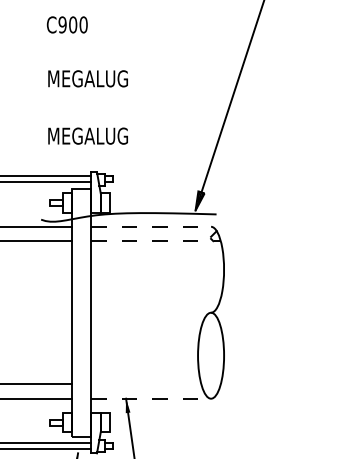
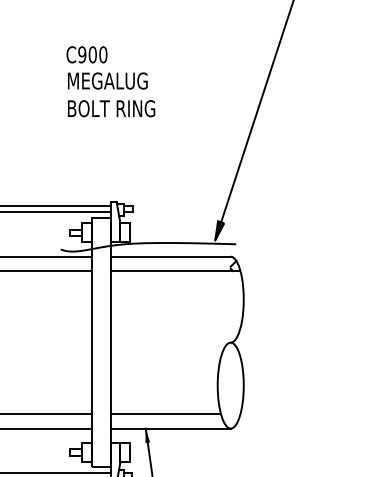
text: (92, 78) -> (112, 108), MEGALUG -> BOLT RING
text: (87, 135) -> (107, 80), moved
line: (150, 226) -> (170, 256), dashed -> solid
line: (155, 241) -> (175, 271), dashed -> solid
line: (145, 384) -> (165, 414), added
line: (150, 398) -> (170, 428), dashed -> solid

